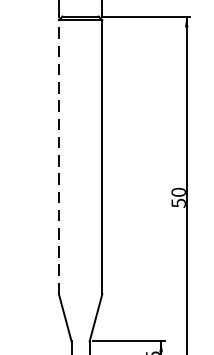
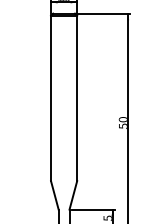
line: (59, 157) -> (51, 98), dashed -> solid

